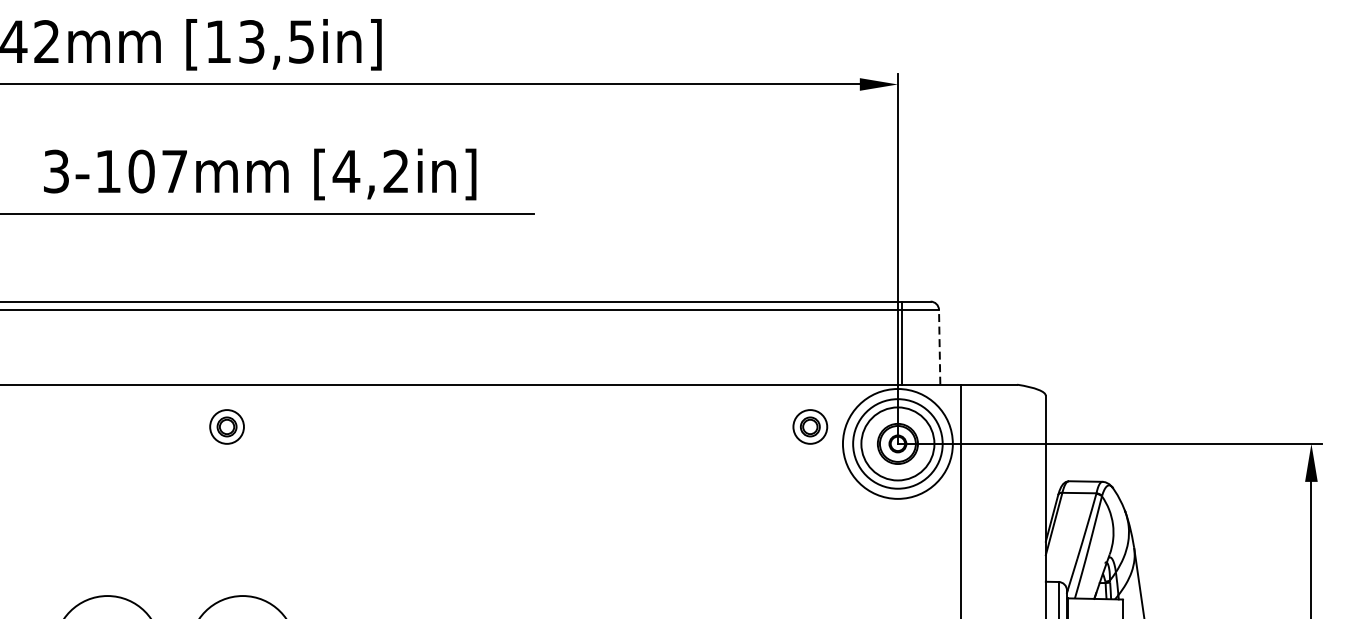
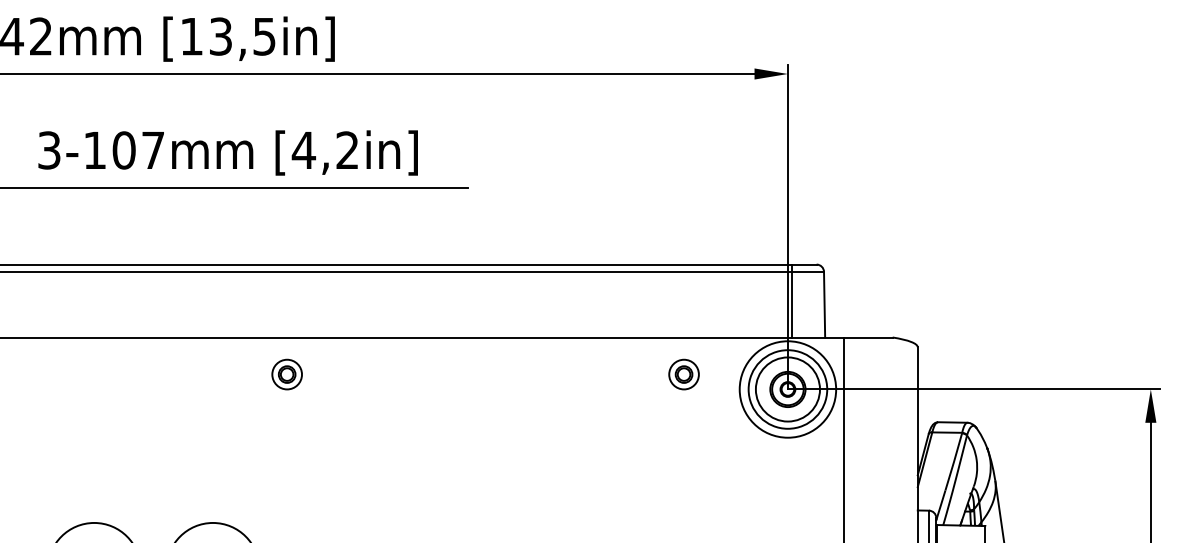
line: (939, 347) -> (824, 304), dashed -> solid
part: (226, 426) -> (286, 374), moved
part: (809, 426) -> (683, 374), moved

